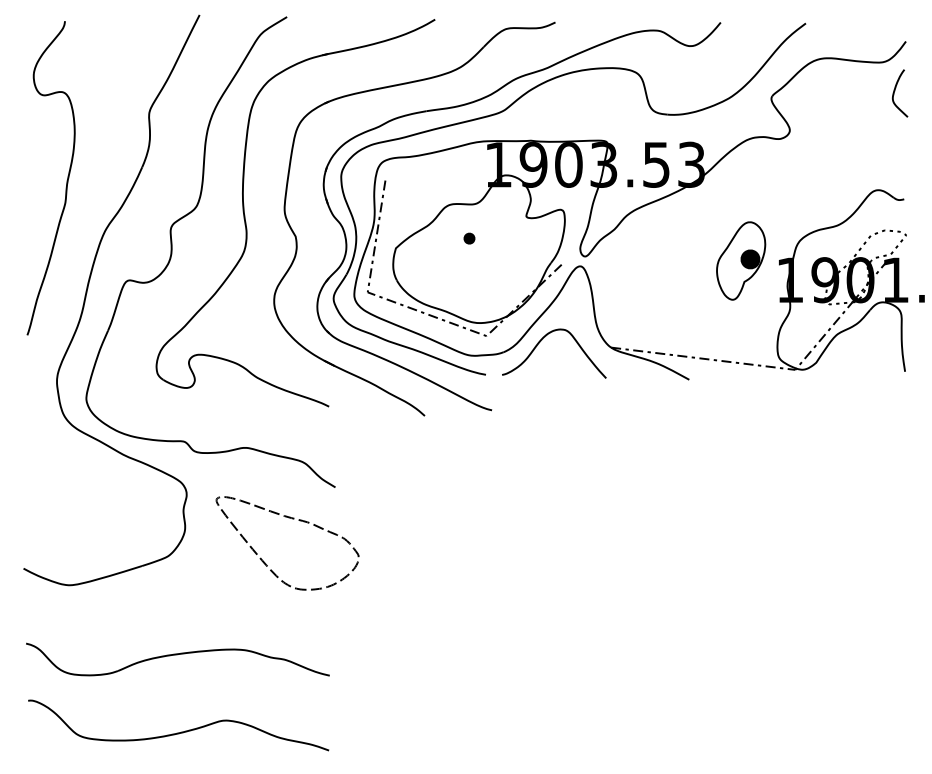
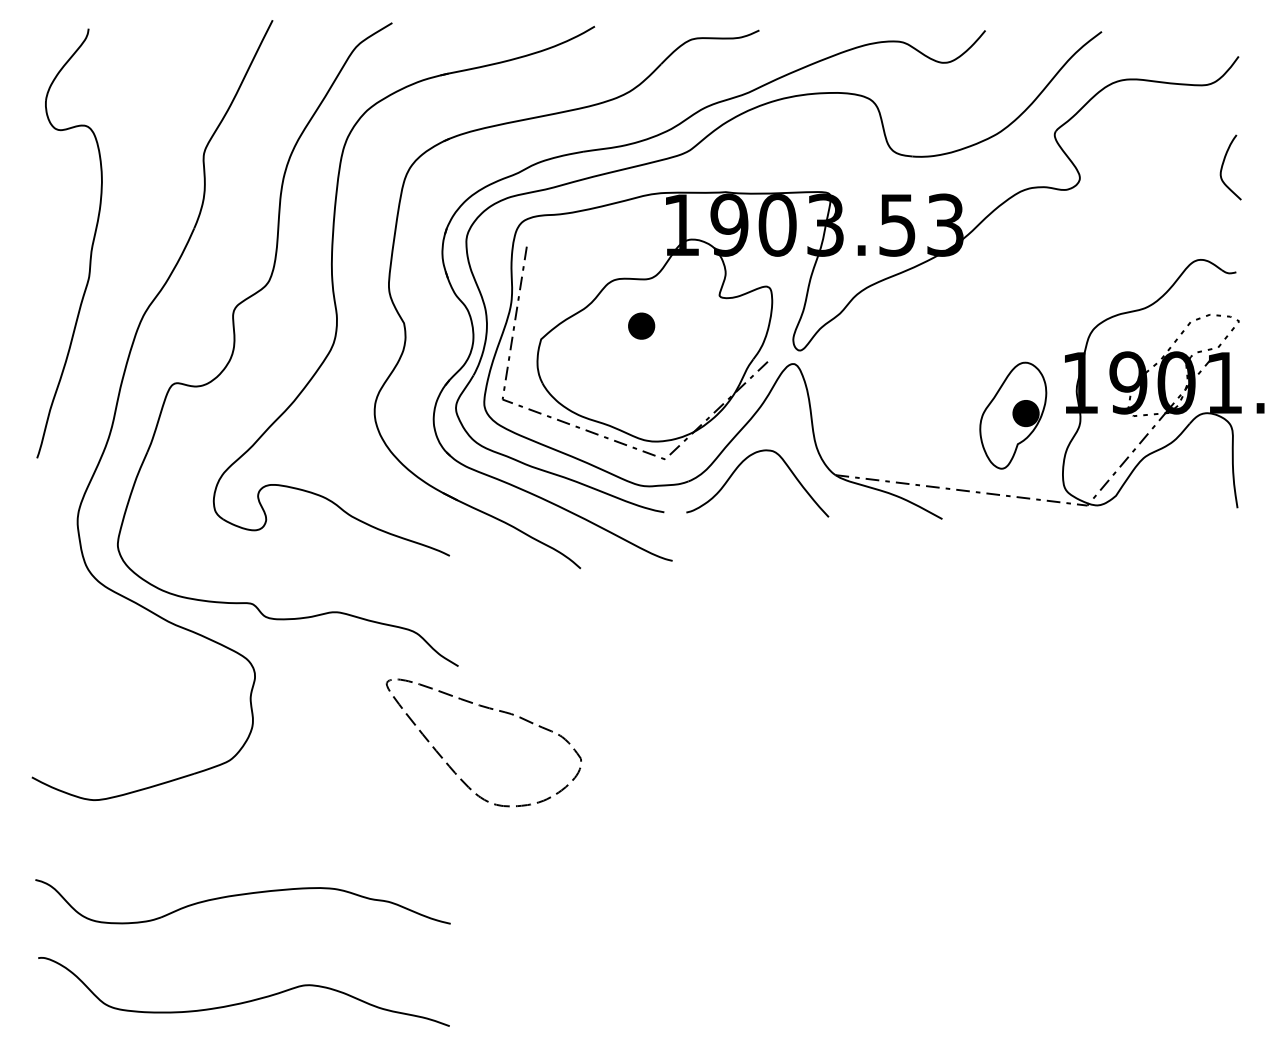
curve: (894, 91) -> (1223, 165), moved
part: (469, 238) -> (641, 325), size x1.67
part: (741, 260) -> (1013, 415), moved
part: (291, 518) -> (489, 709), moved

